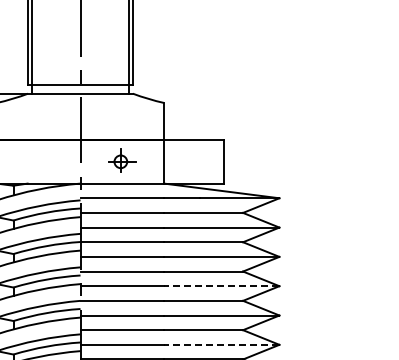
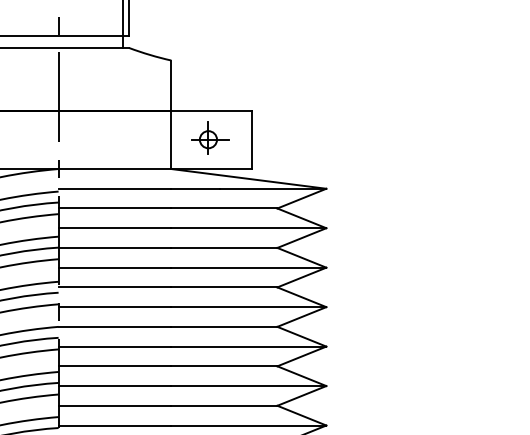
part: (122, 160) -> (210, 137), moved
line: (221, 286) -> (248, 307), dashed -> solid
line: (221, 344) -> (248, 385), dashed -> solid

